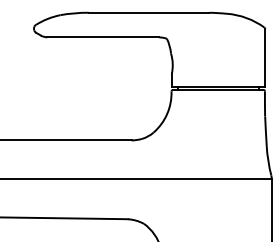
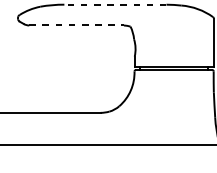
line: (148, 12) -> (115, 4), solid -> dashed
line: (103, 37) -> (76, 25), solid -> dashed

